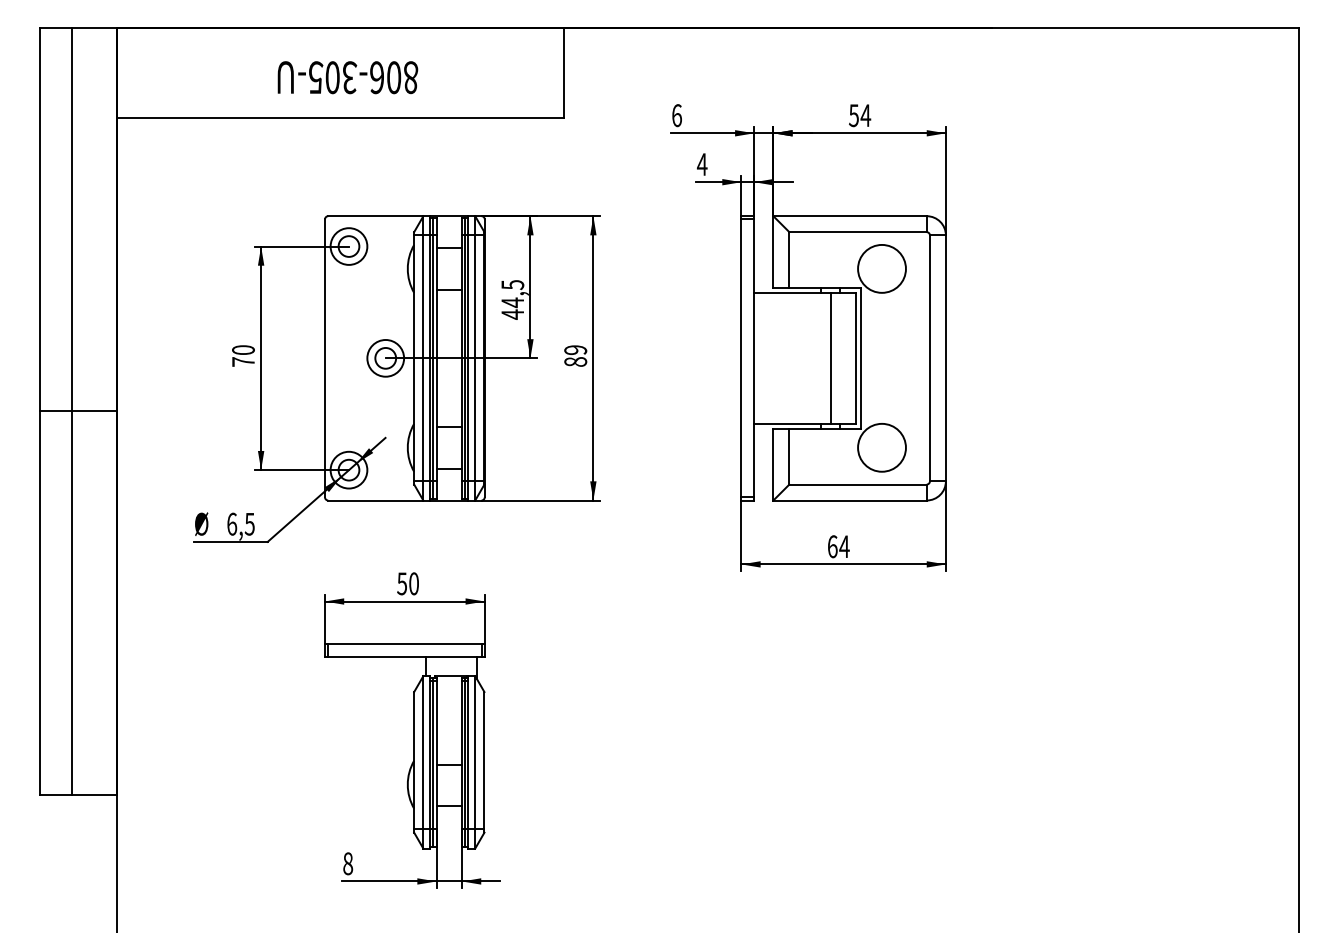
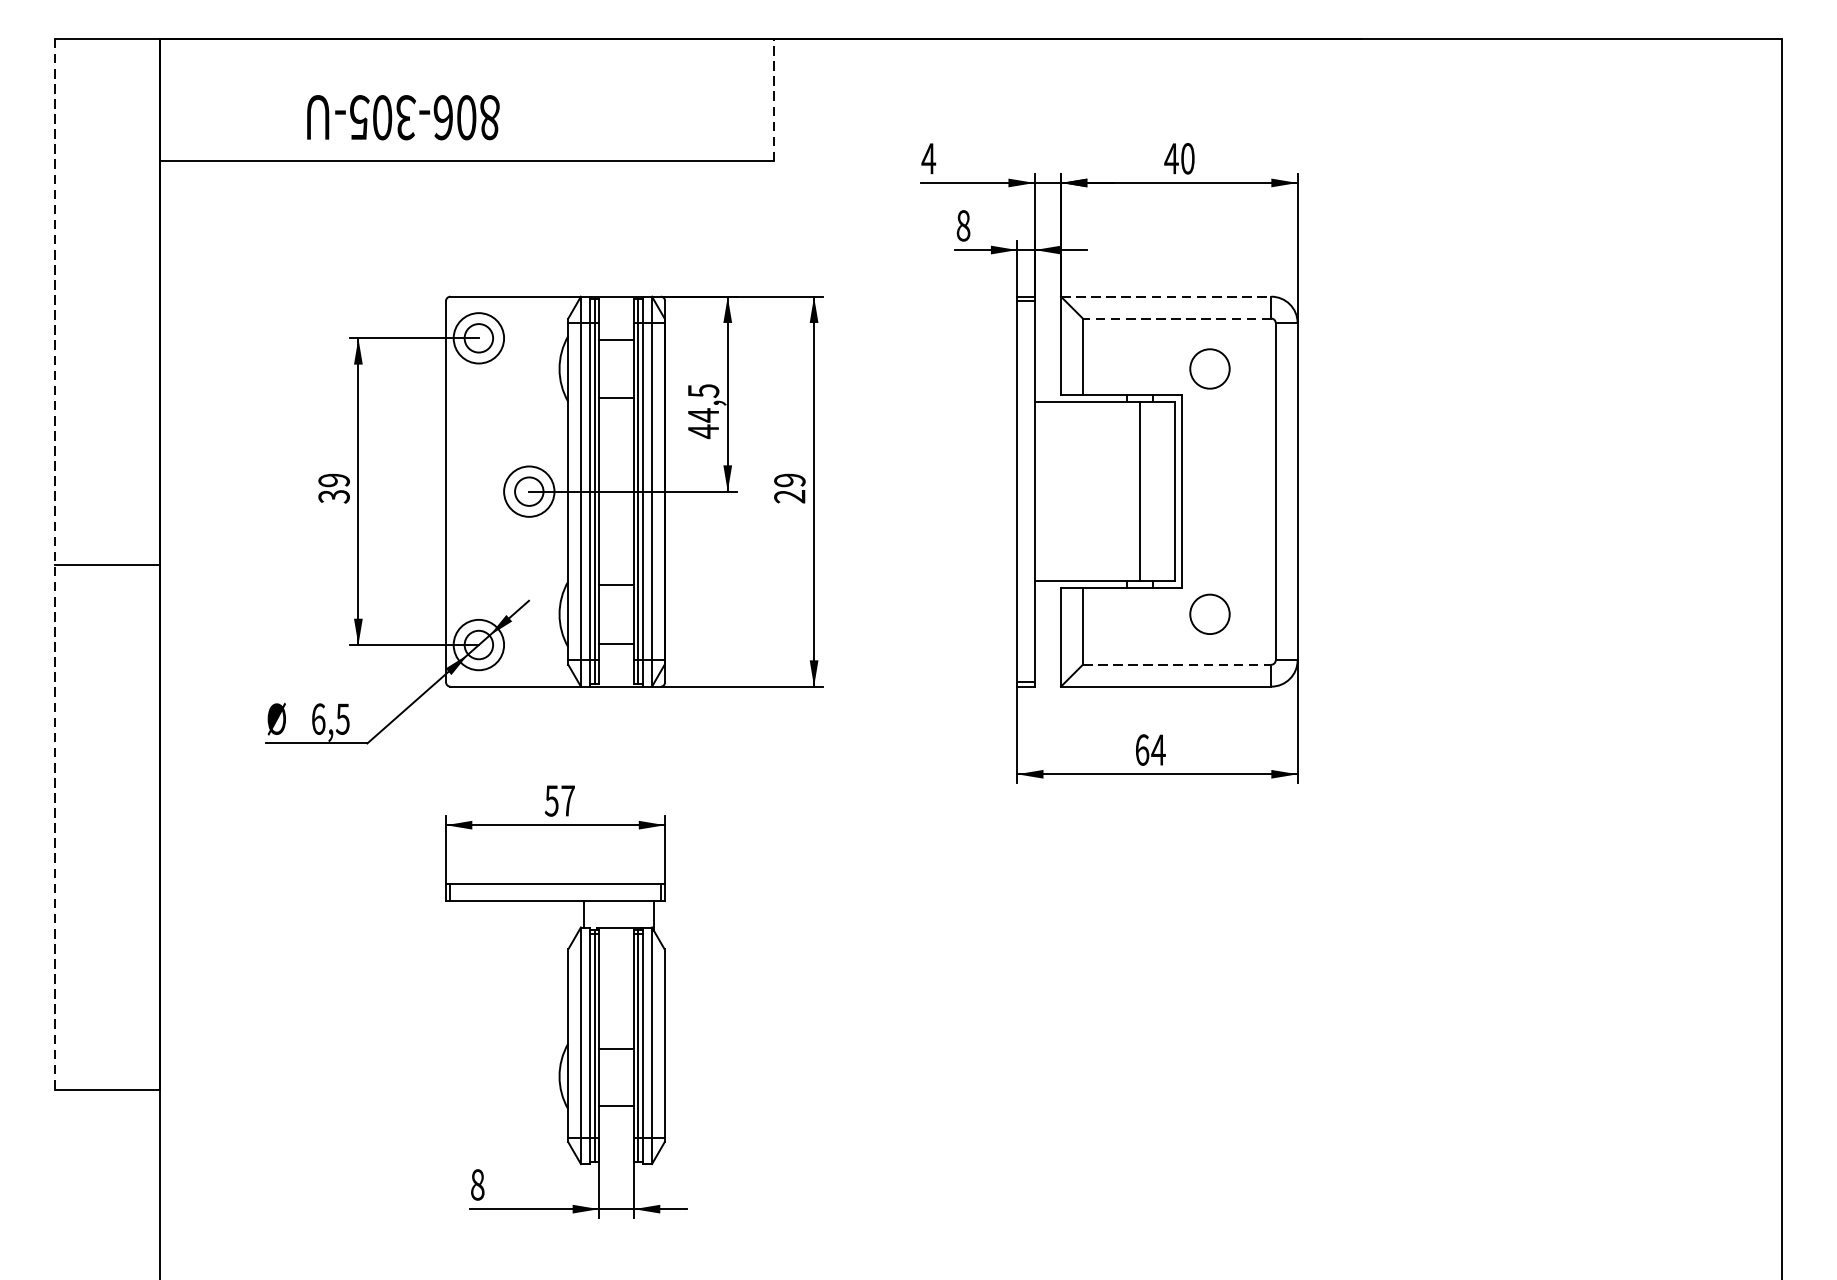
line: (564, 72) -> (774, 99), solid -> dashed
text: (347, 77) -> (402, 117), moved
text: (676, 115) -> (928, 158), 6 -> 4
text: (859, 115) -> (1179, 158), 54 -> 40
text: (701, 164) -> (962, 225), 4 -> 8
line: (850, 216) -> (1166, 297), solid -> dashed
line: (858, 232) -> (1177, 319), solid -> dashed
circle: (881, 268) -> (1209, 368), size x0.6
text: (243, 355) -> (334, 487), 70 -> 39
text: (575, 361) -> (789, 495), 89 -> 29
line: (40, 411) -> (55, 564), solid -> dashed
line: (72, 411) -> (99, 564), removed
circle: (881, 447) -> (1209, 613), size x0.6
line: (858, 484) -> (1177, 664), solid -> dashed
text: (413, 583) -> (567, 800), 50 -> 57

